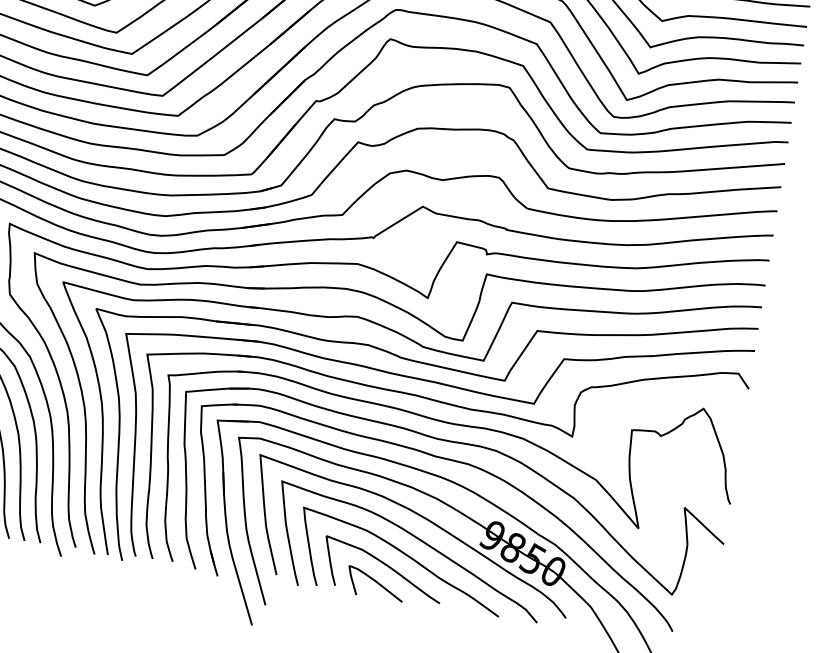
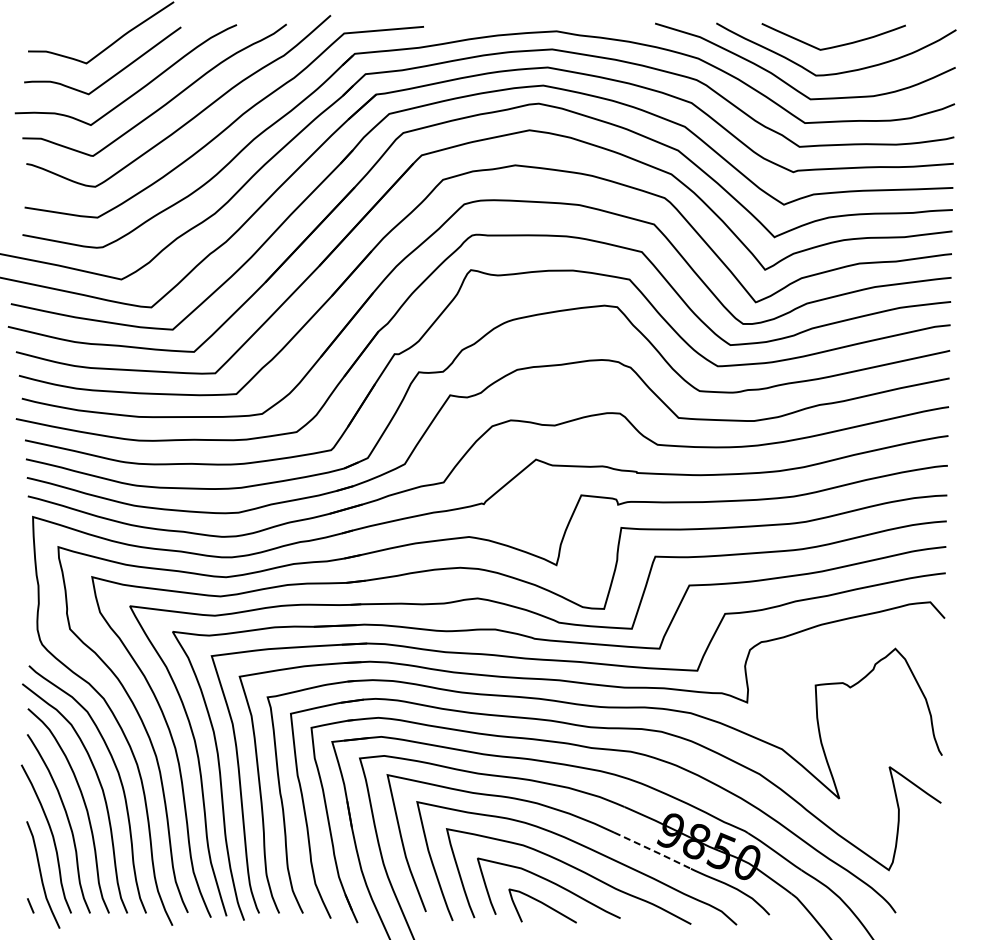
line: (474, 550) -> (652, 850), solid -> dashed

